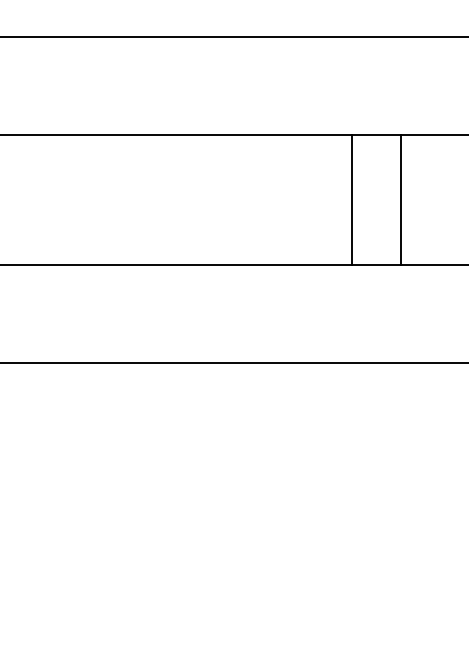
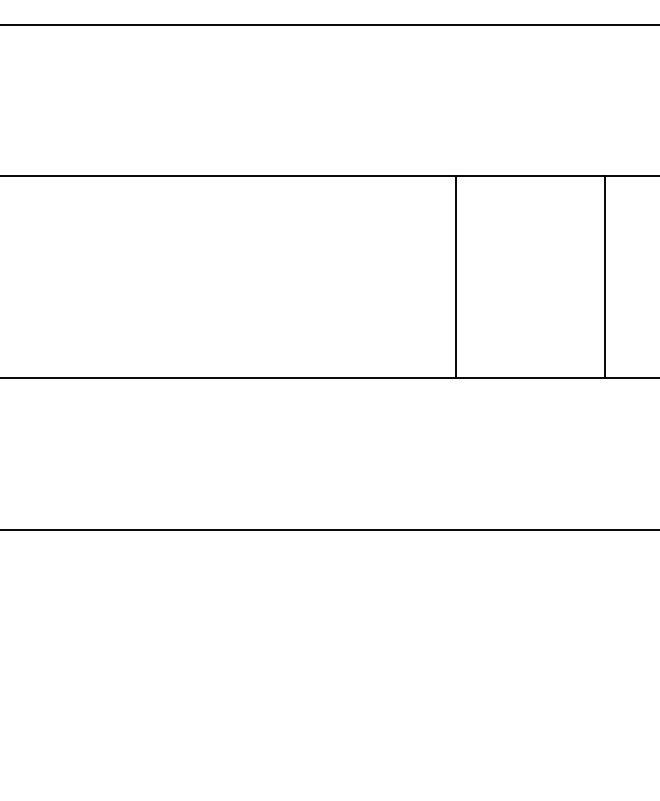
line: (351, 199) -> (455, 276), moved
line: (400, 199) -> (604, 276), moved

